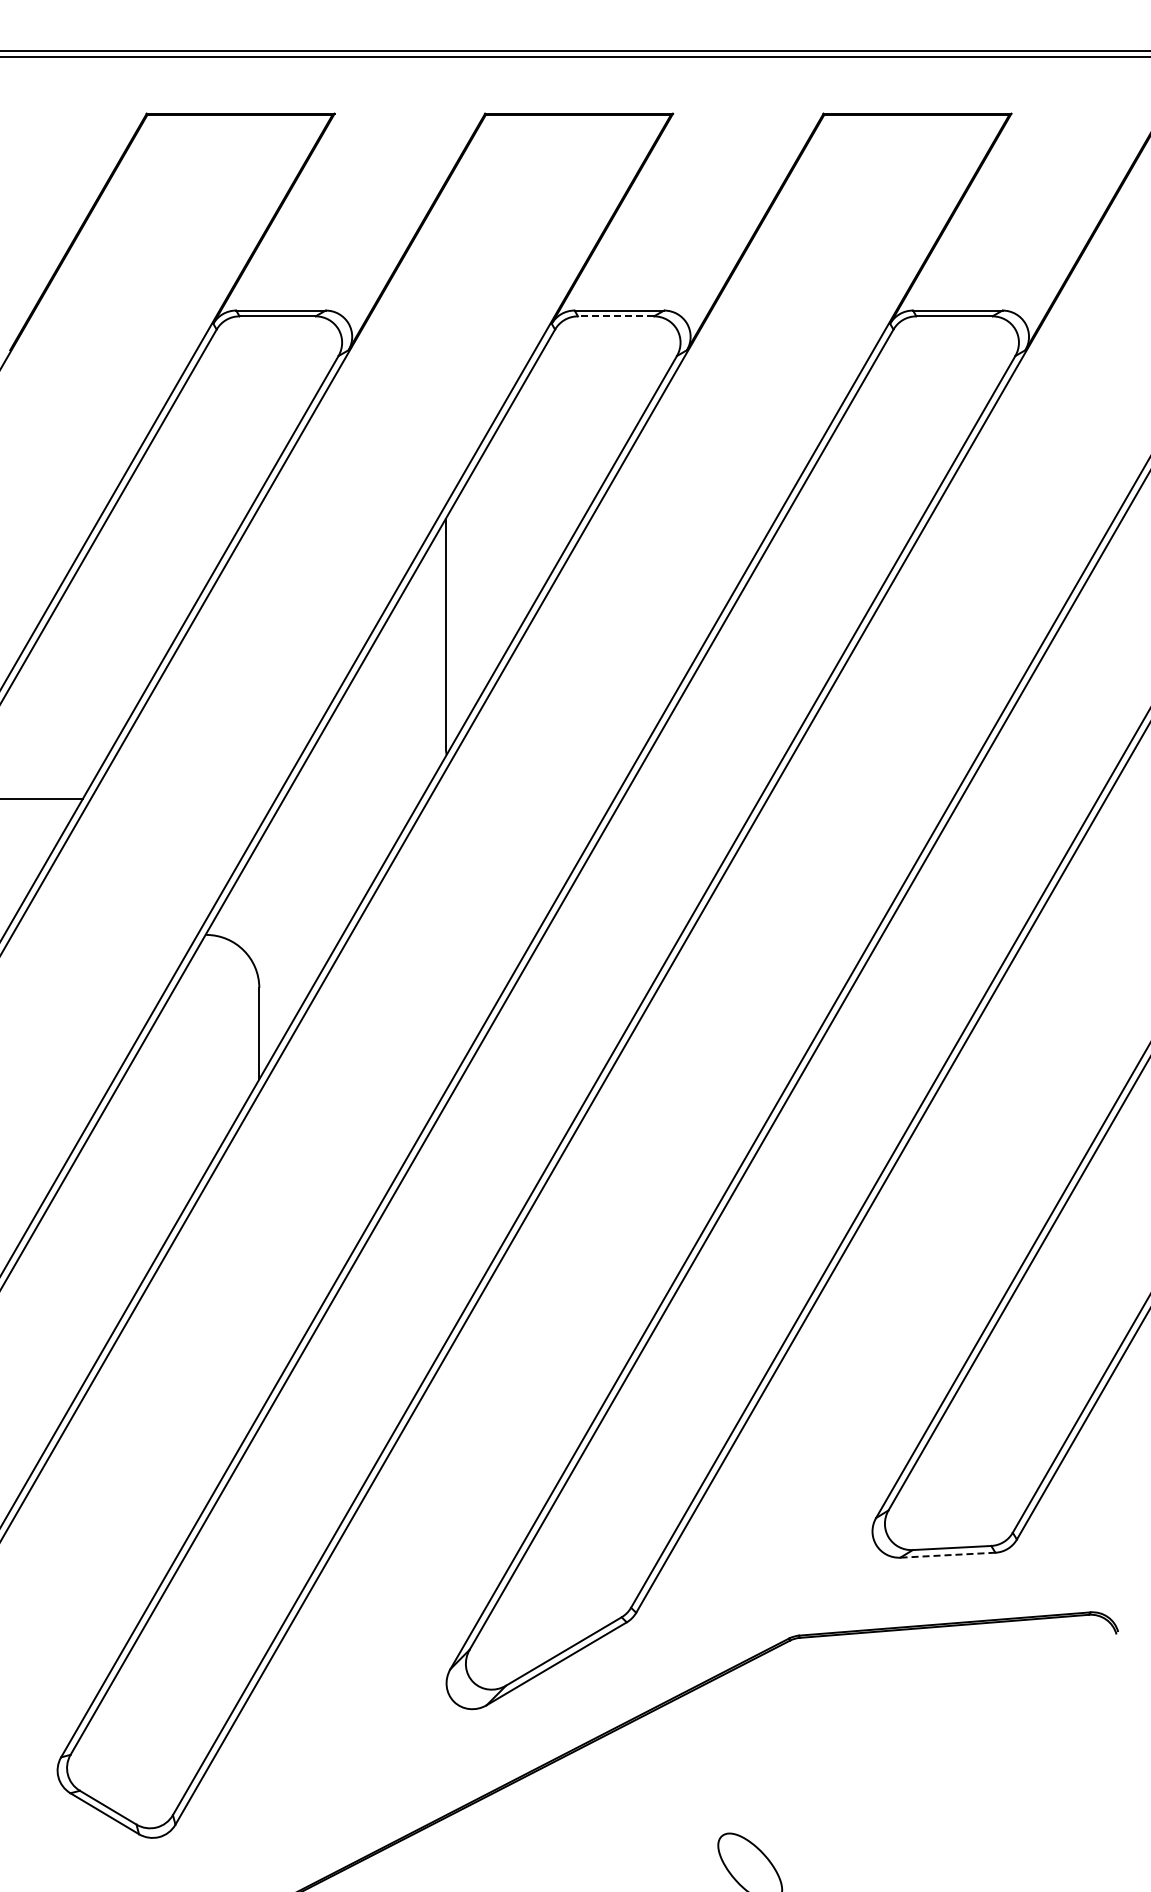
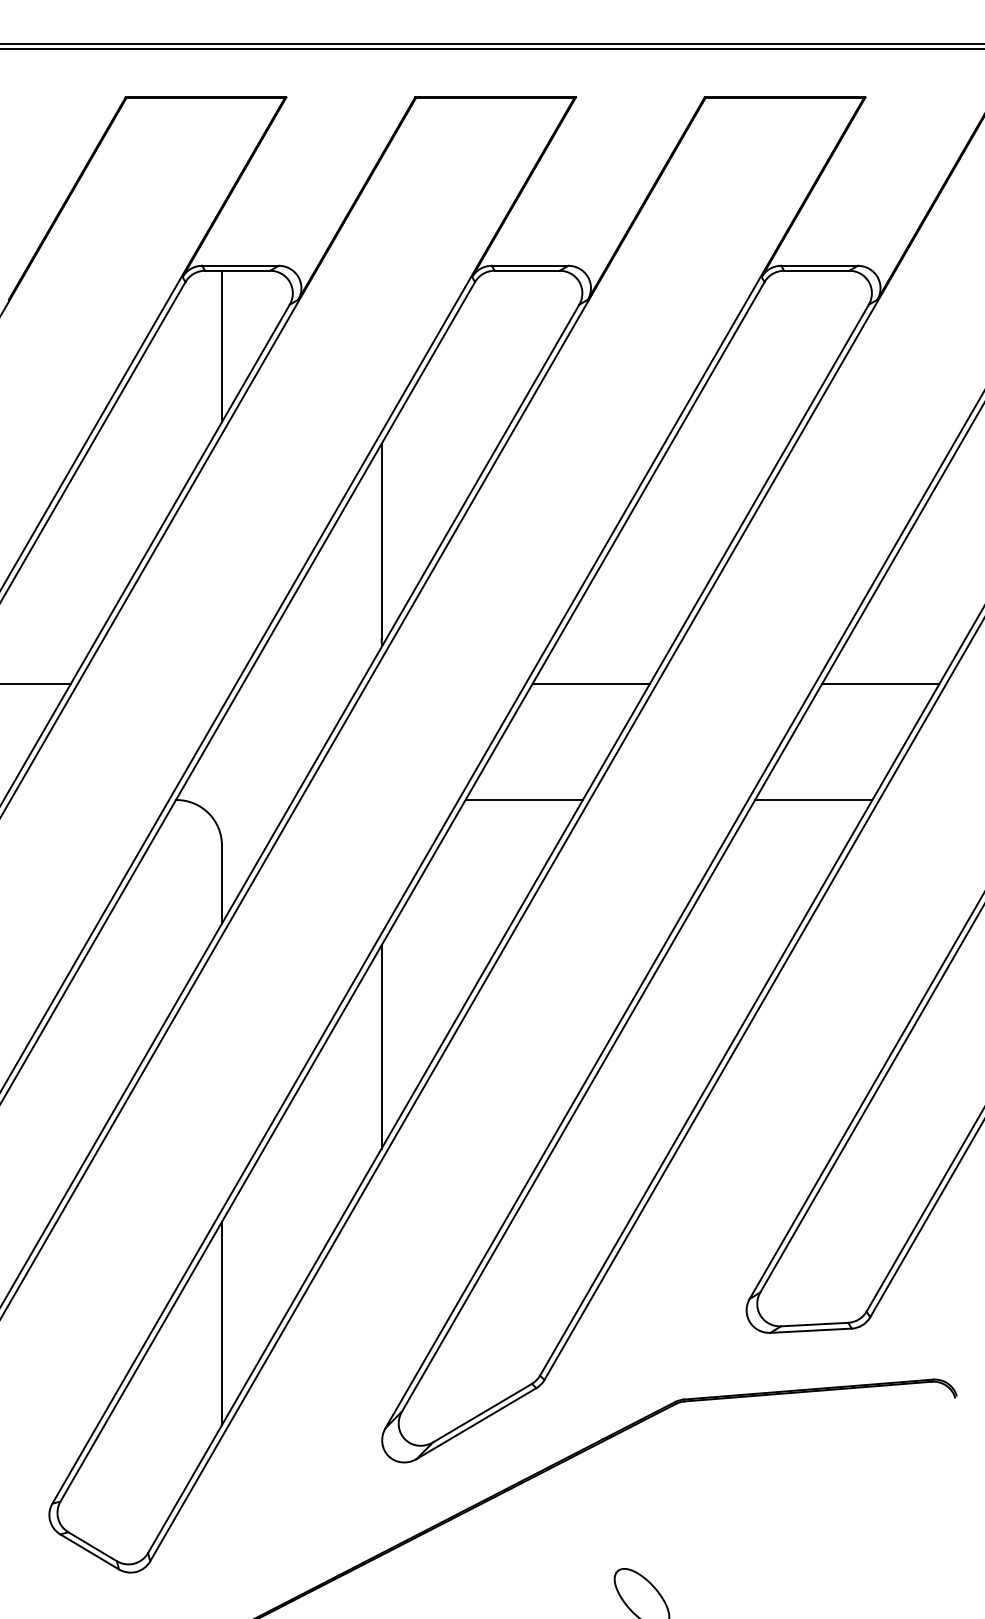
line: (615, 316) -> (526, 270), dashed -> solid
line: (259, 404) -> (222, 346), added
line: (690, 799) -> (590, 684), added
line: (1028, 799) -> (880, 684), added
line: (612, 934) -> (524, 799), added
line: (950, 934) -> (813, 799), added
line: (445, 1223) -> (381, 1046), added
line: (259, 1546) -> (222, 1323), added
line: (947, 1555) -> (810, 1330), dashed -> solid

